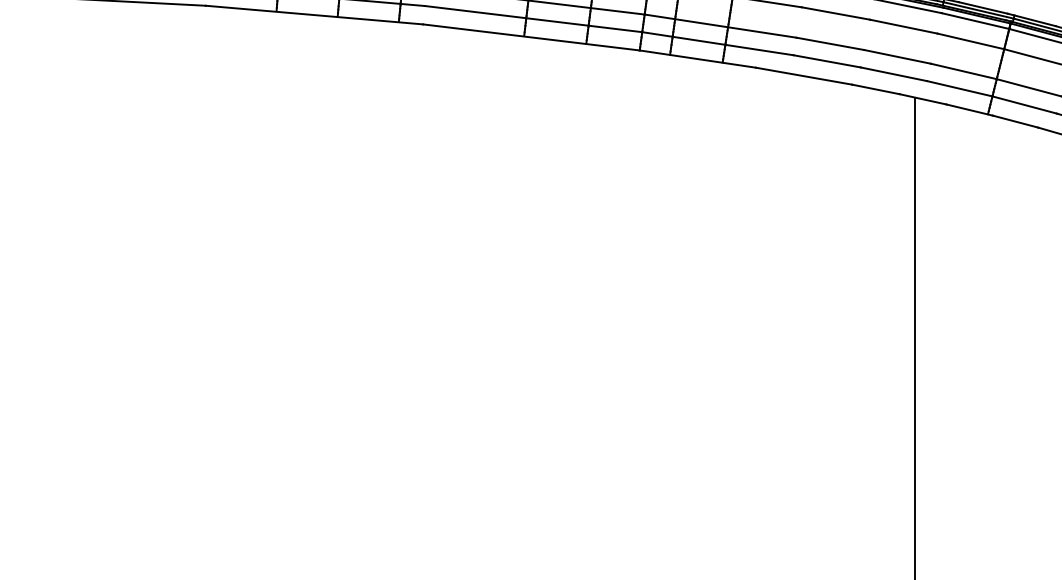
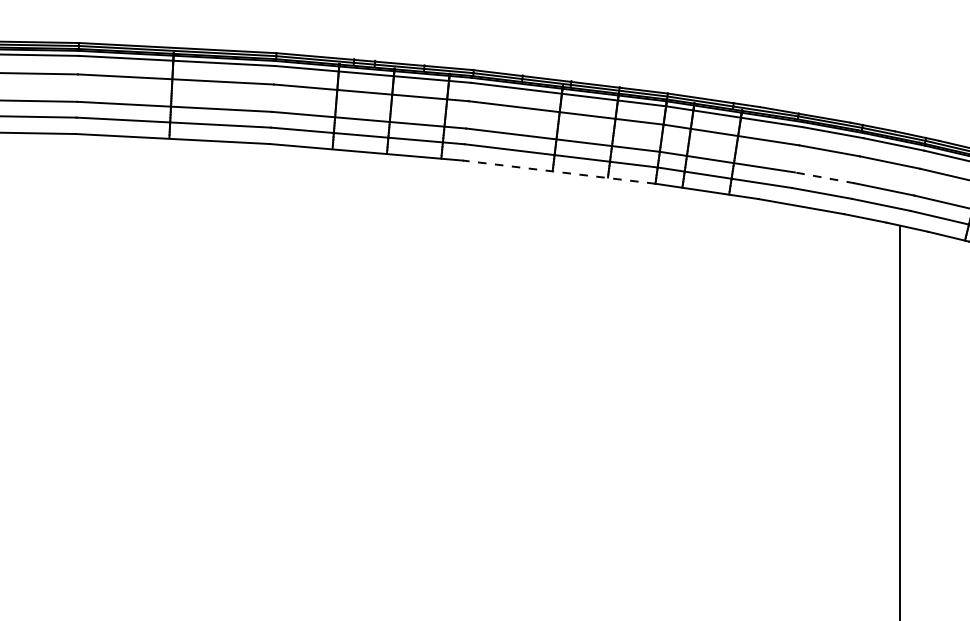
line: (531, 37) -> (559, 172), solid -> dashed
line: (829, 43) -> (824, 177), solid -> dashed

